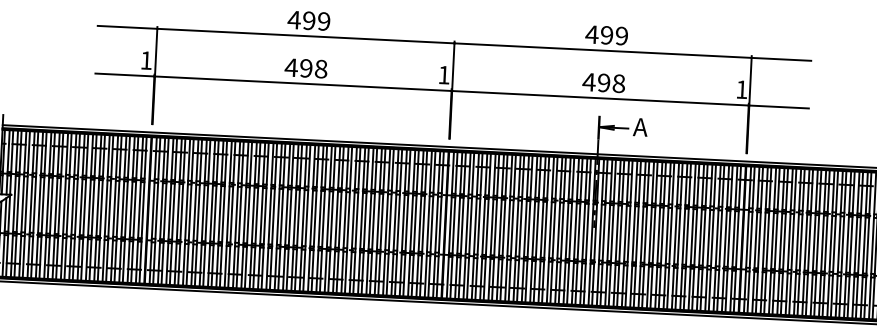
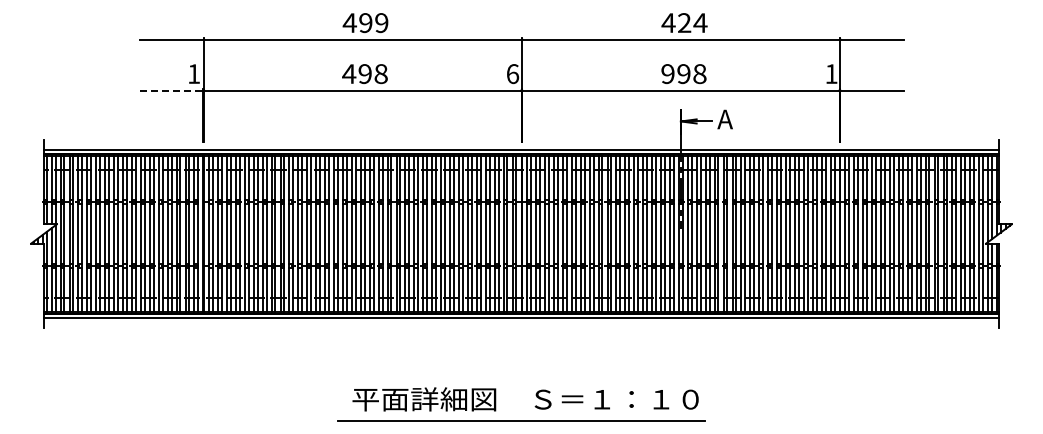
text: (614, 36) -> (692, 23), 499 -> 424
line: (124, 74) -> (171, 90), solid -> dashed
text: (444, 75) -> (513, 74), 1 -> 6
text: (588, 82) -> (667, 74), 498 -> 998

